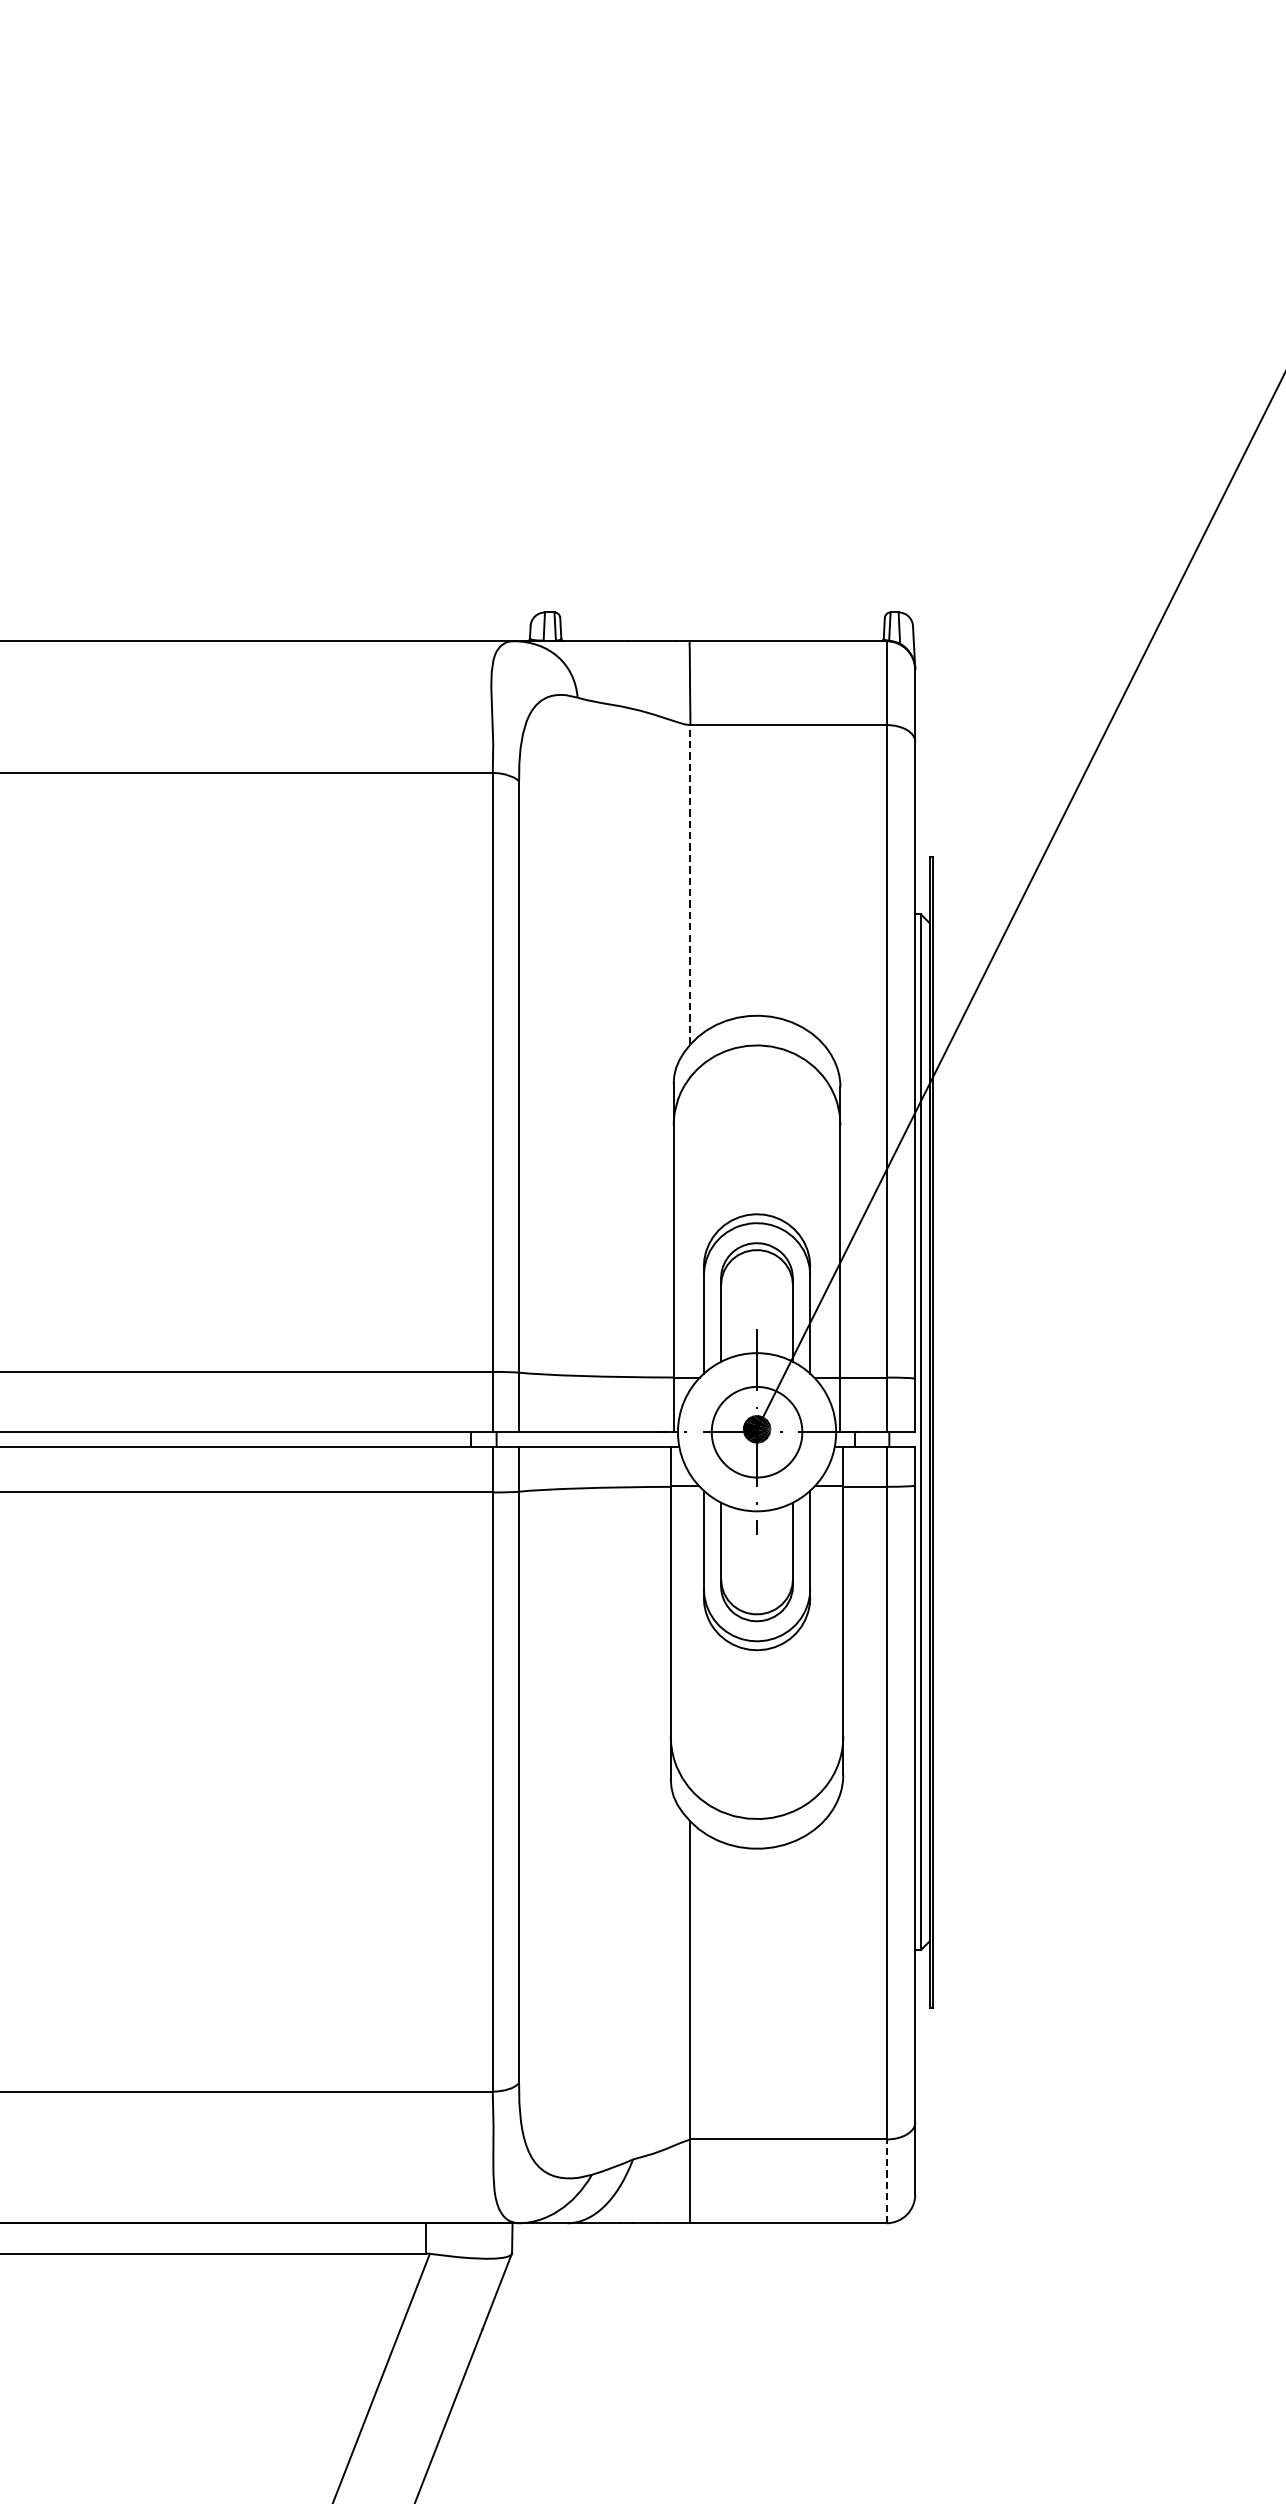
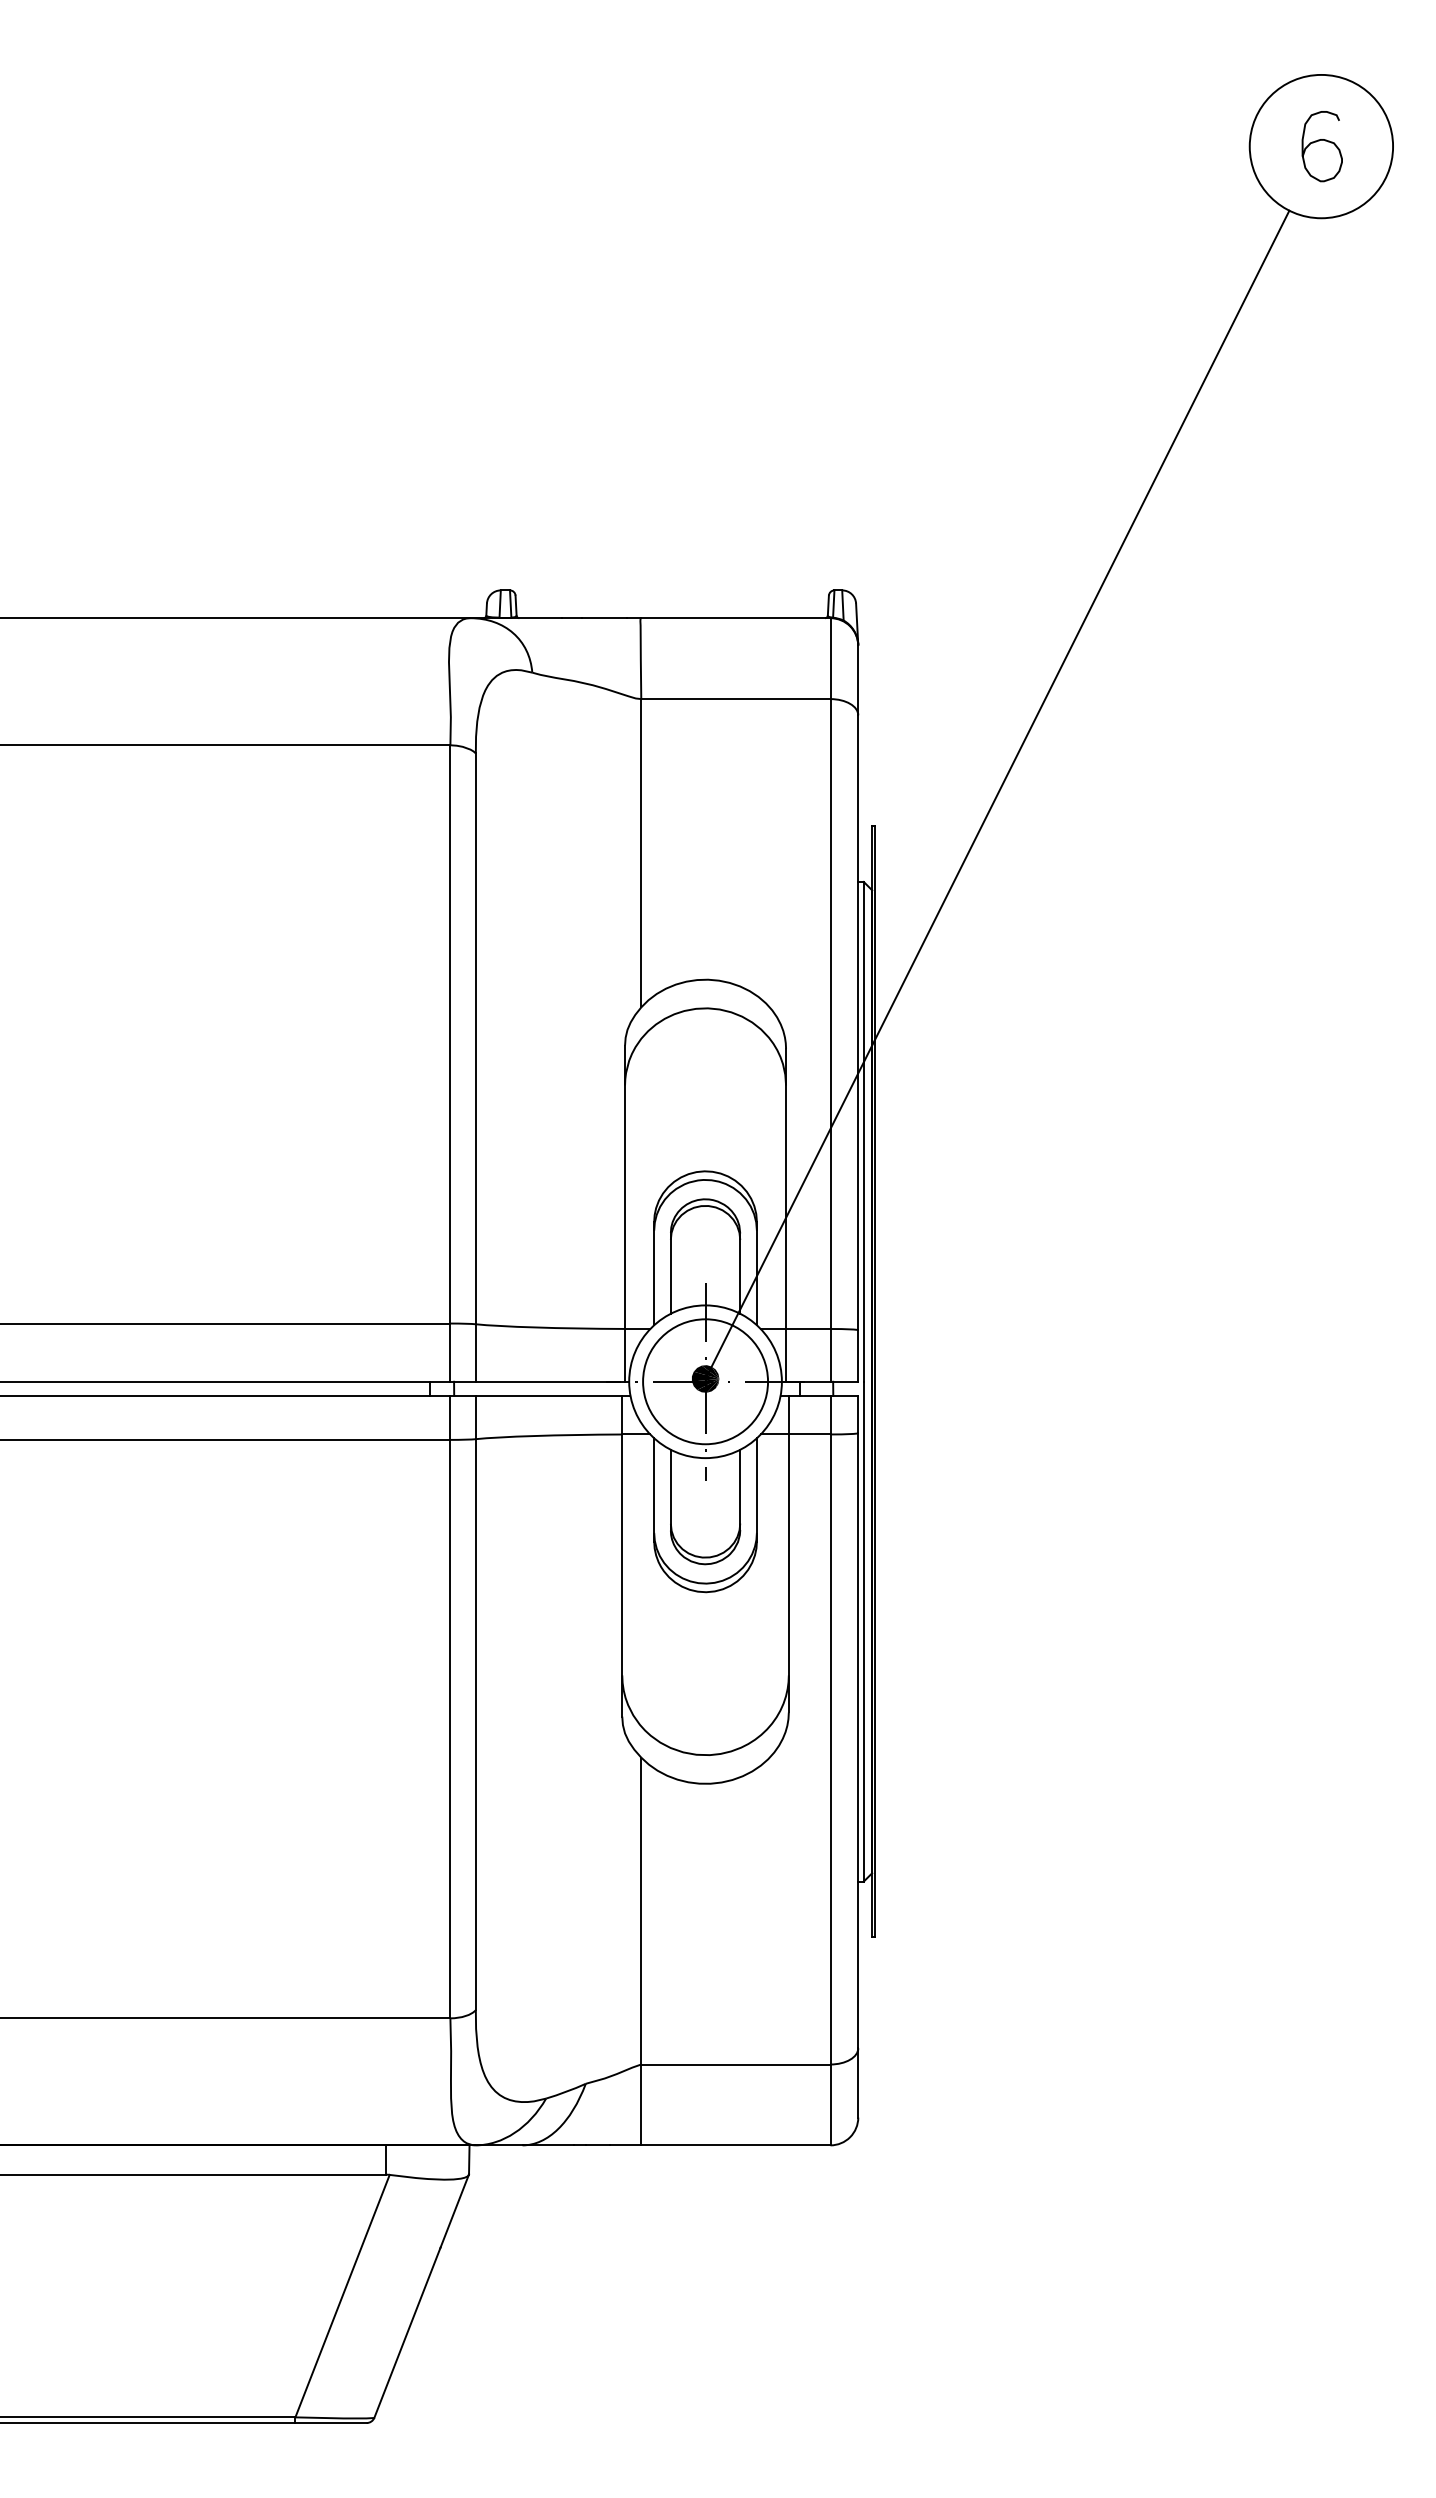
line: (690, 883) -> (641, 852), dashed -> solid
circle: (757, 1431) -> (705, 1381), size x1.43
line: (886, 2180) -> (830, 2104), dashed -> solid

